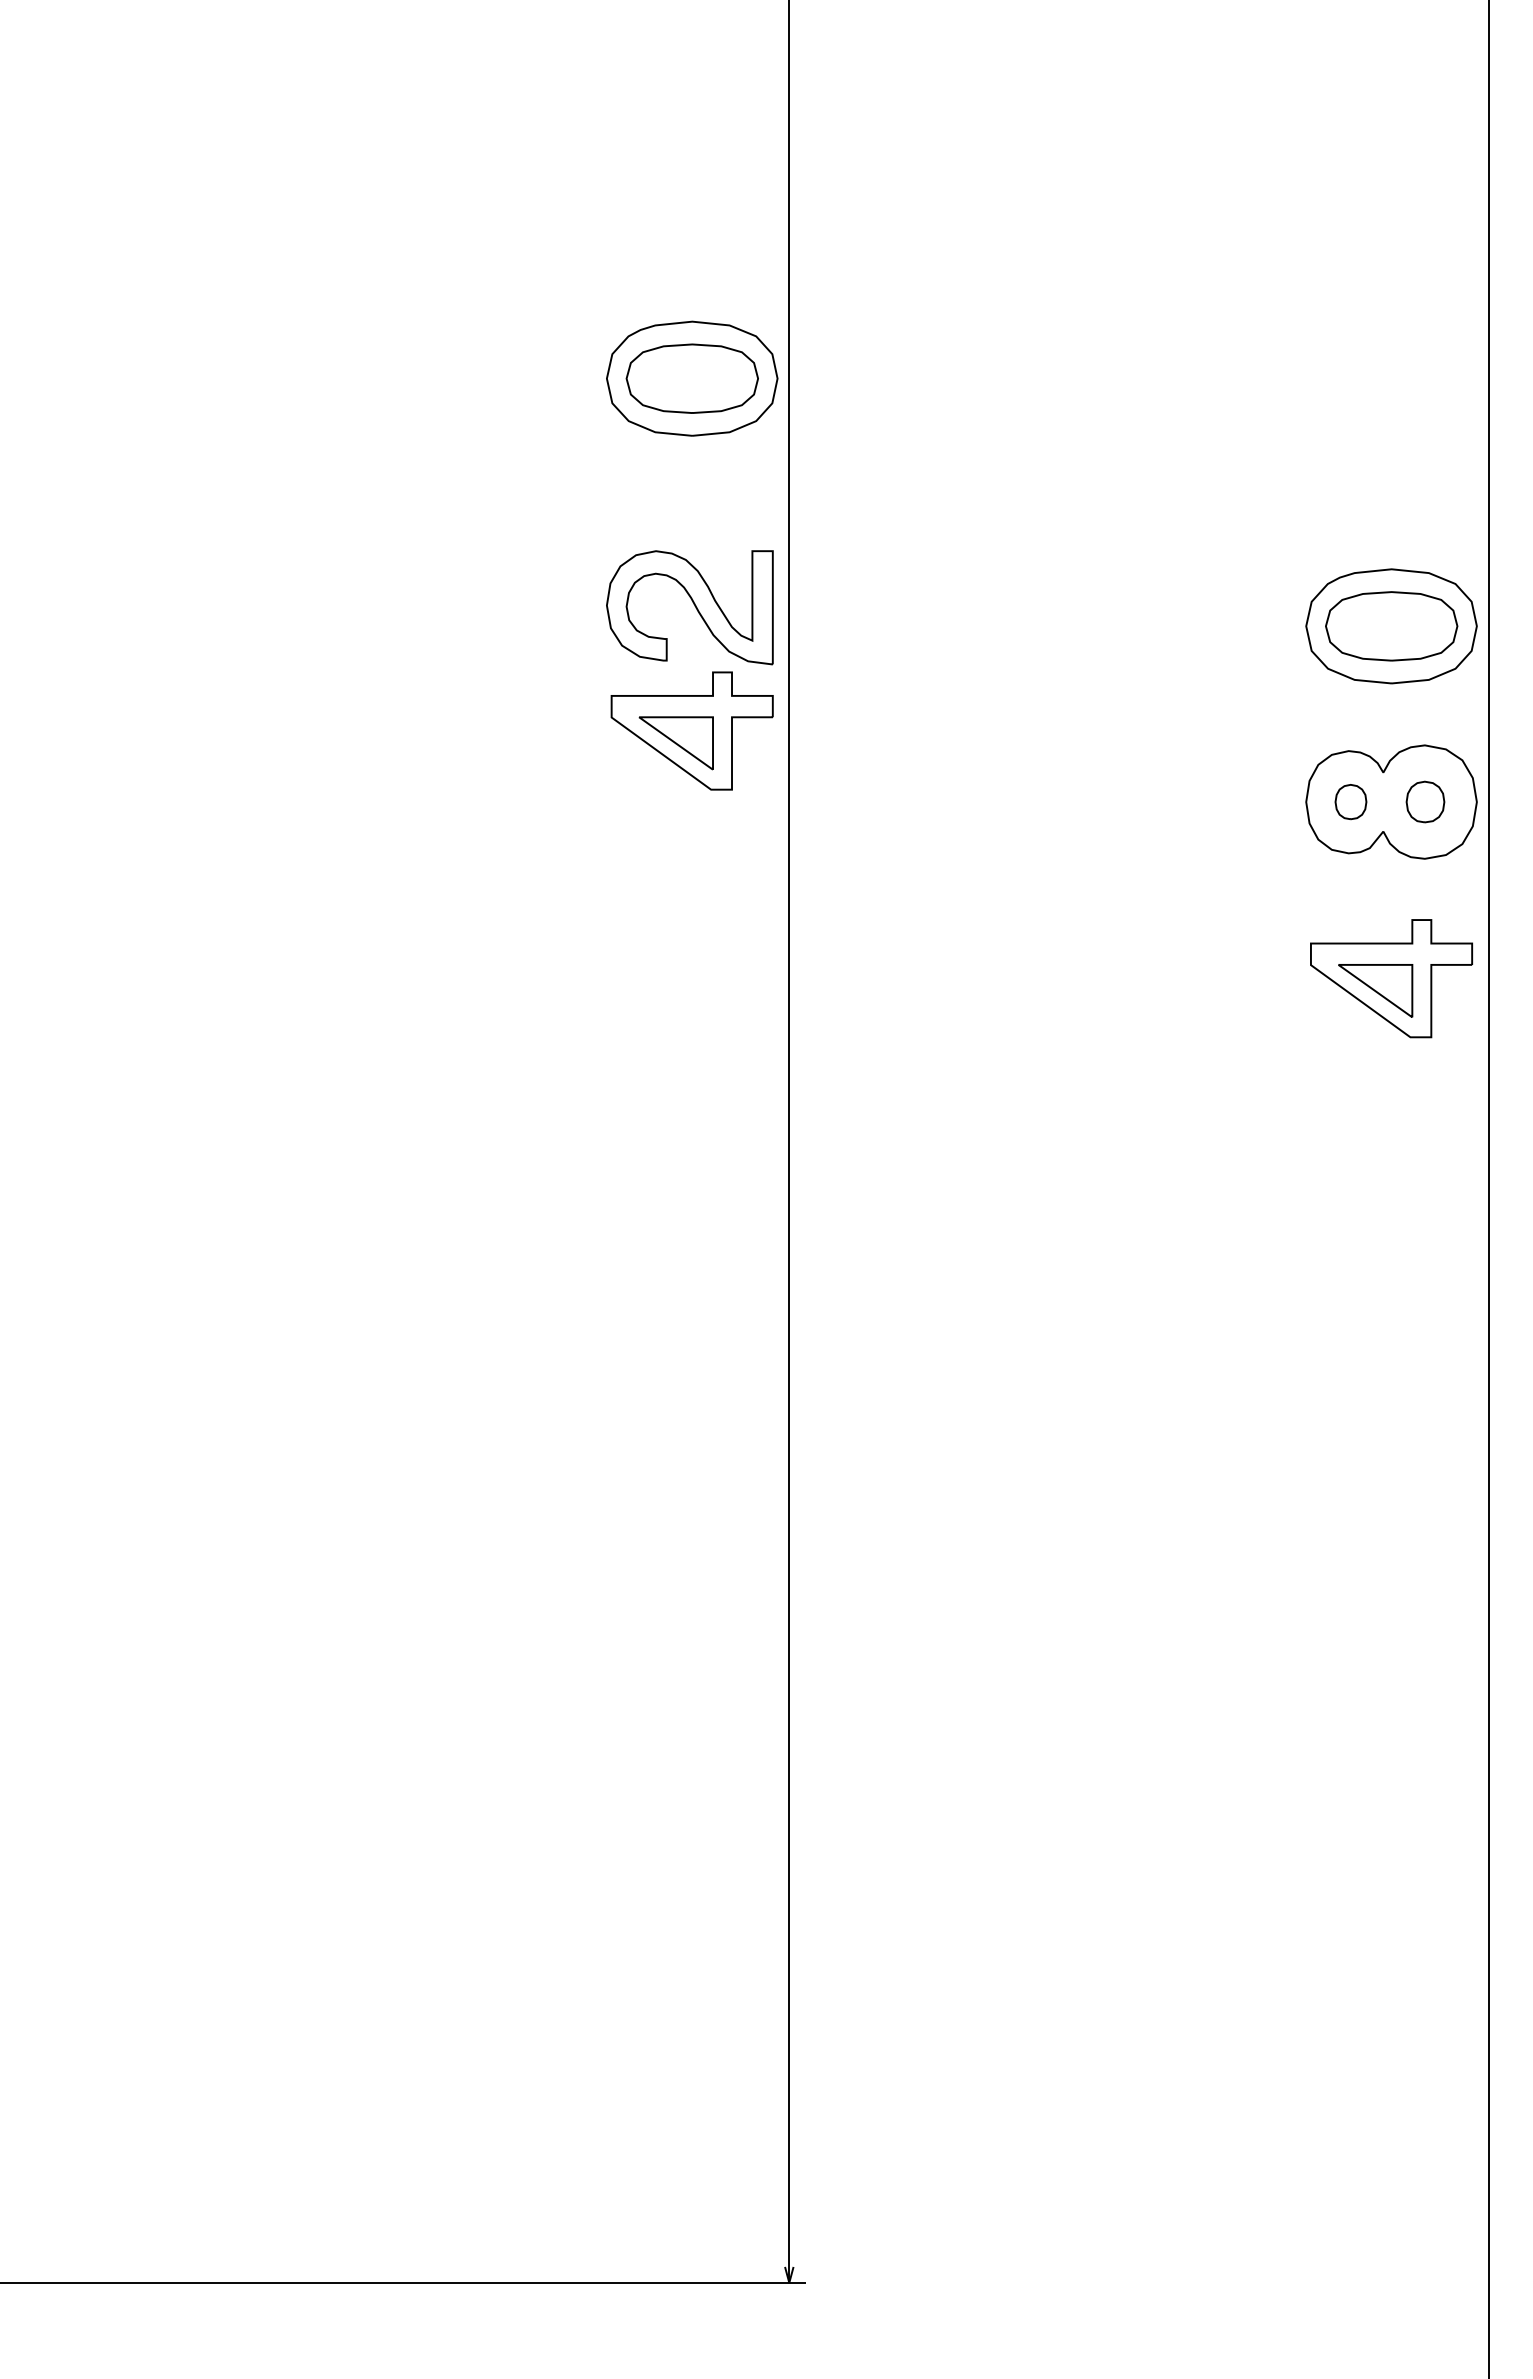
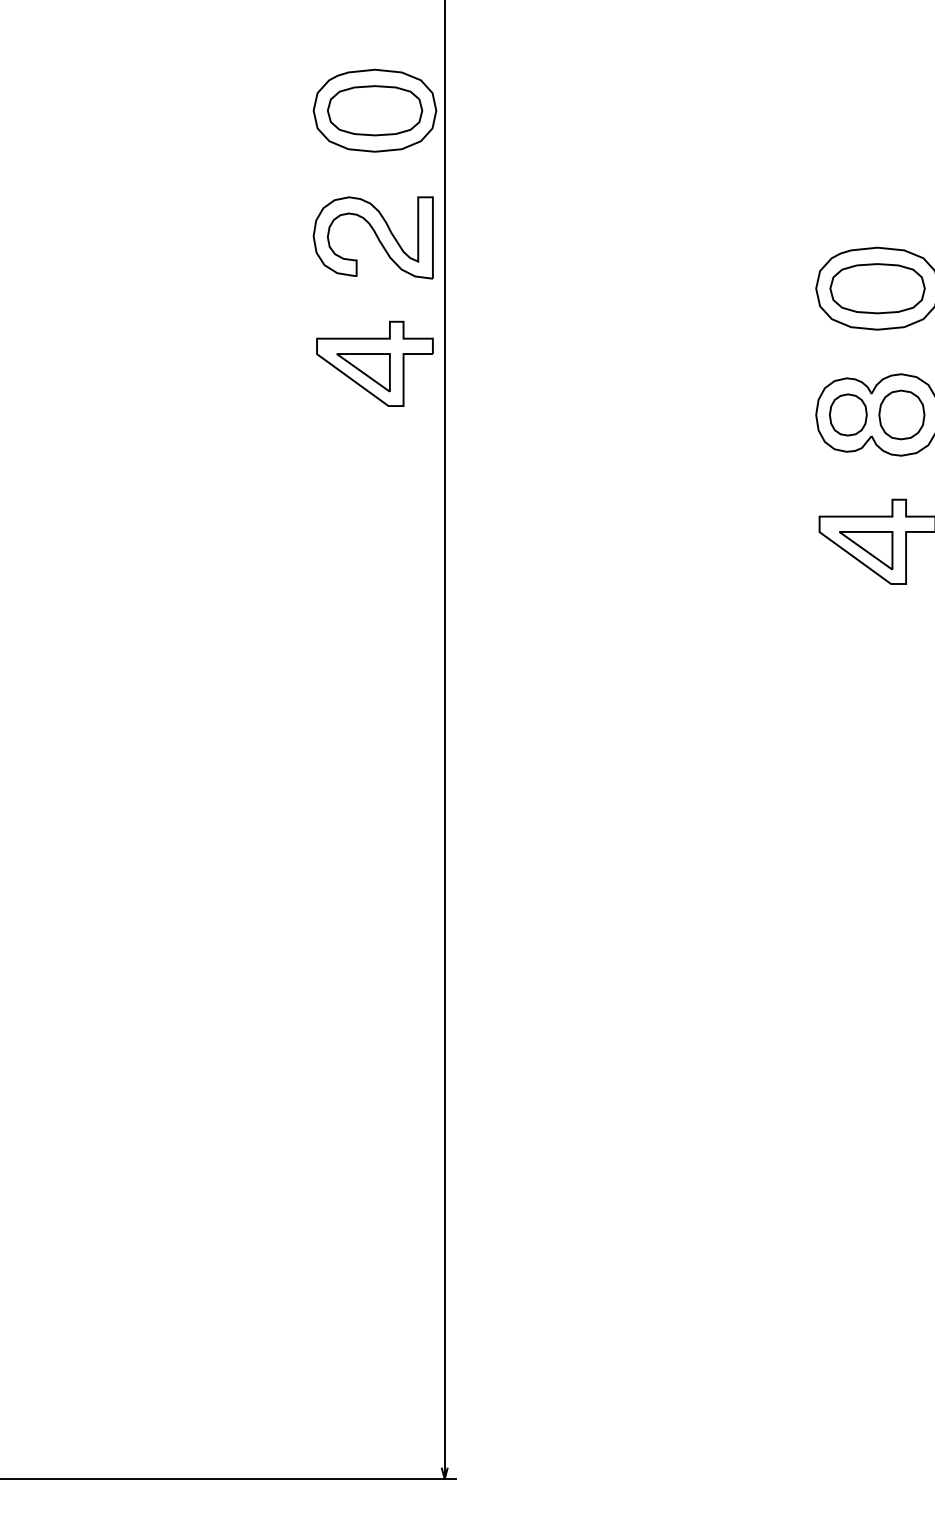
part: (689, 607) -> (373, 237), moved
part: (1350, 801) -> (848, 414), size x1.67
part: (1425, 801) -> (901, 414), size x1.67

